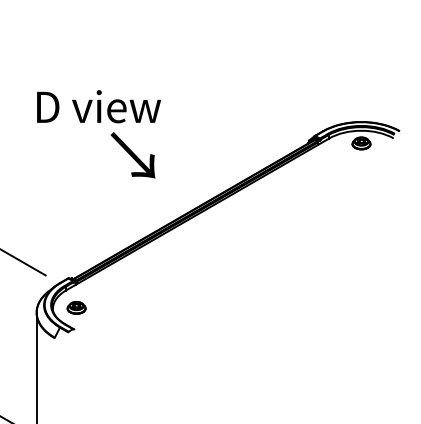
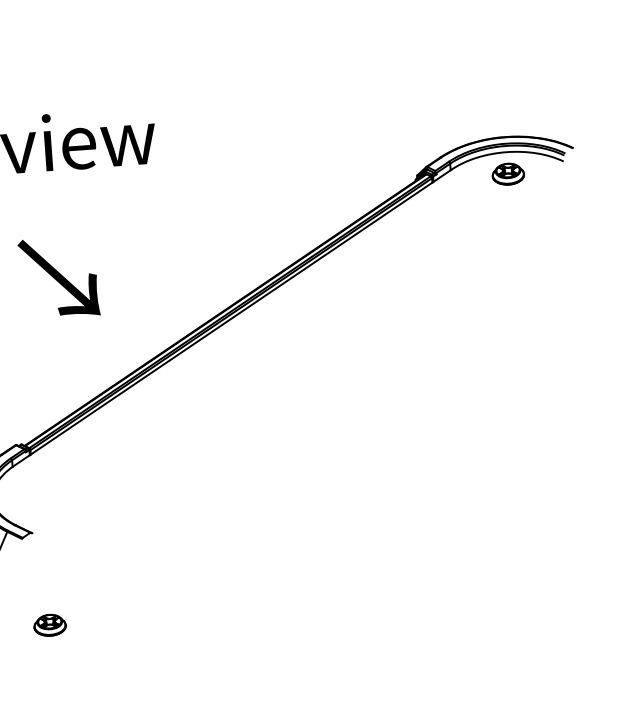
text: (132, 155) -> (58, 278), moved
part: (76, 307) -> (49, 624), moved

